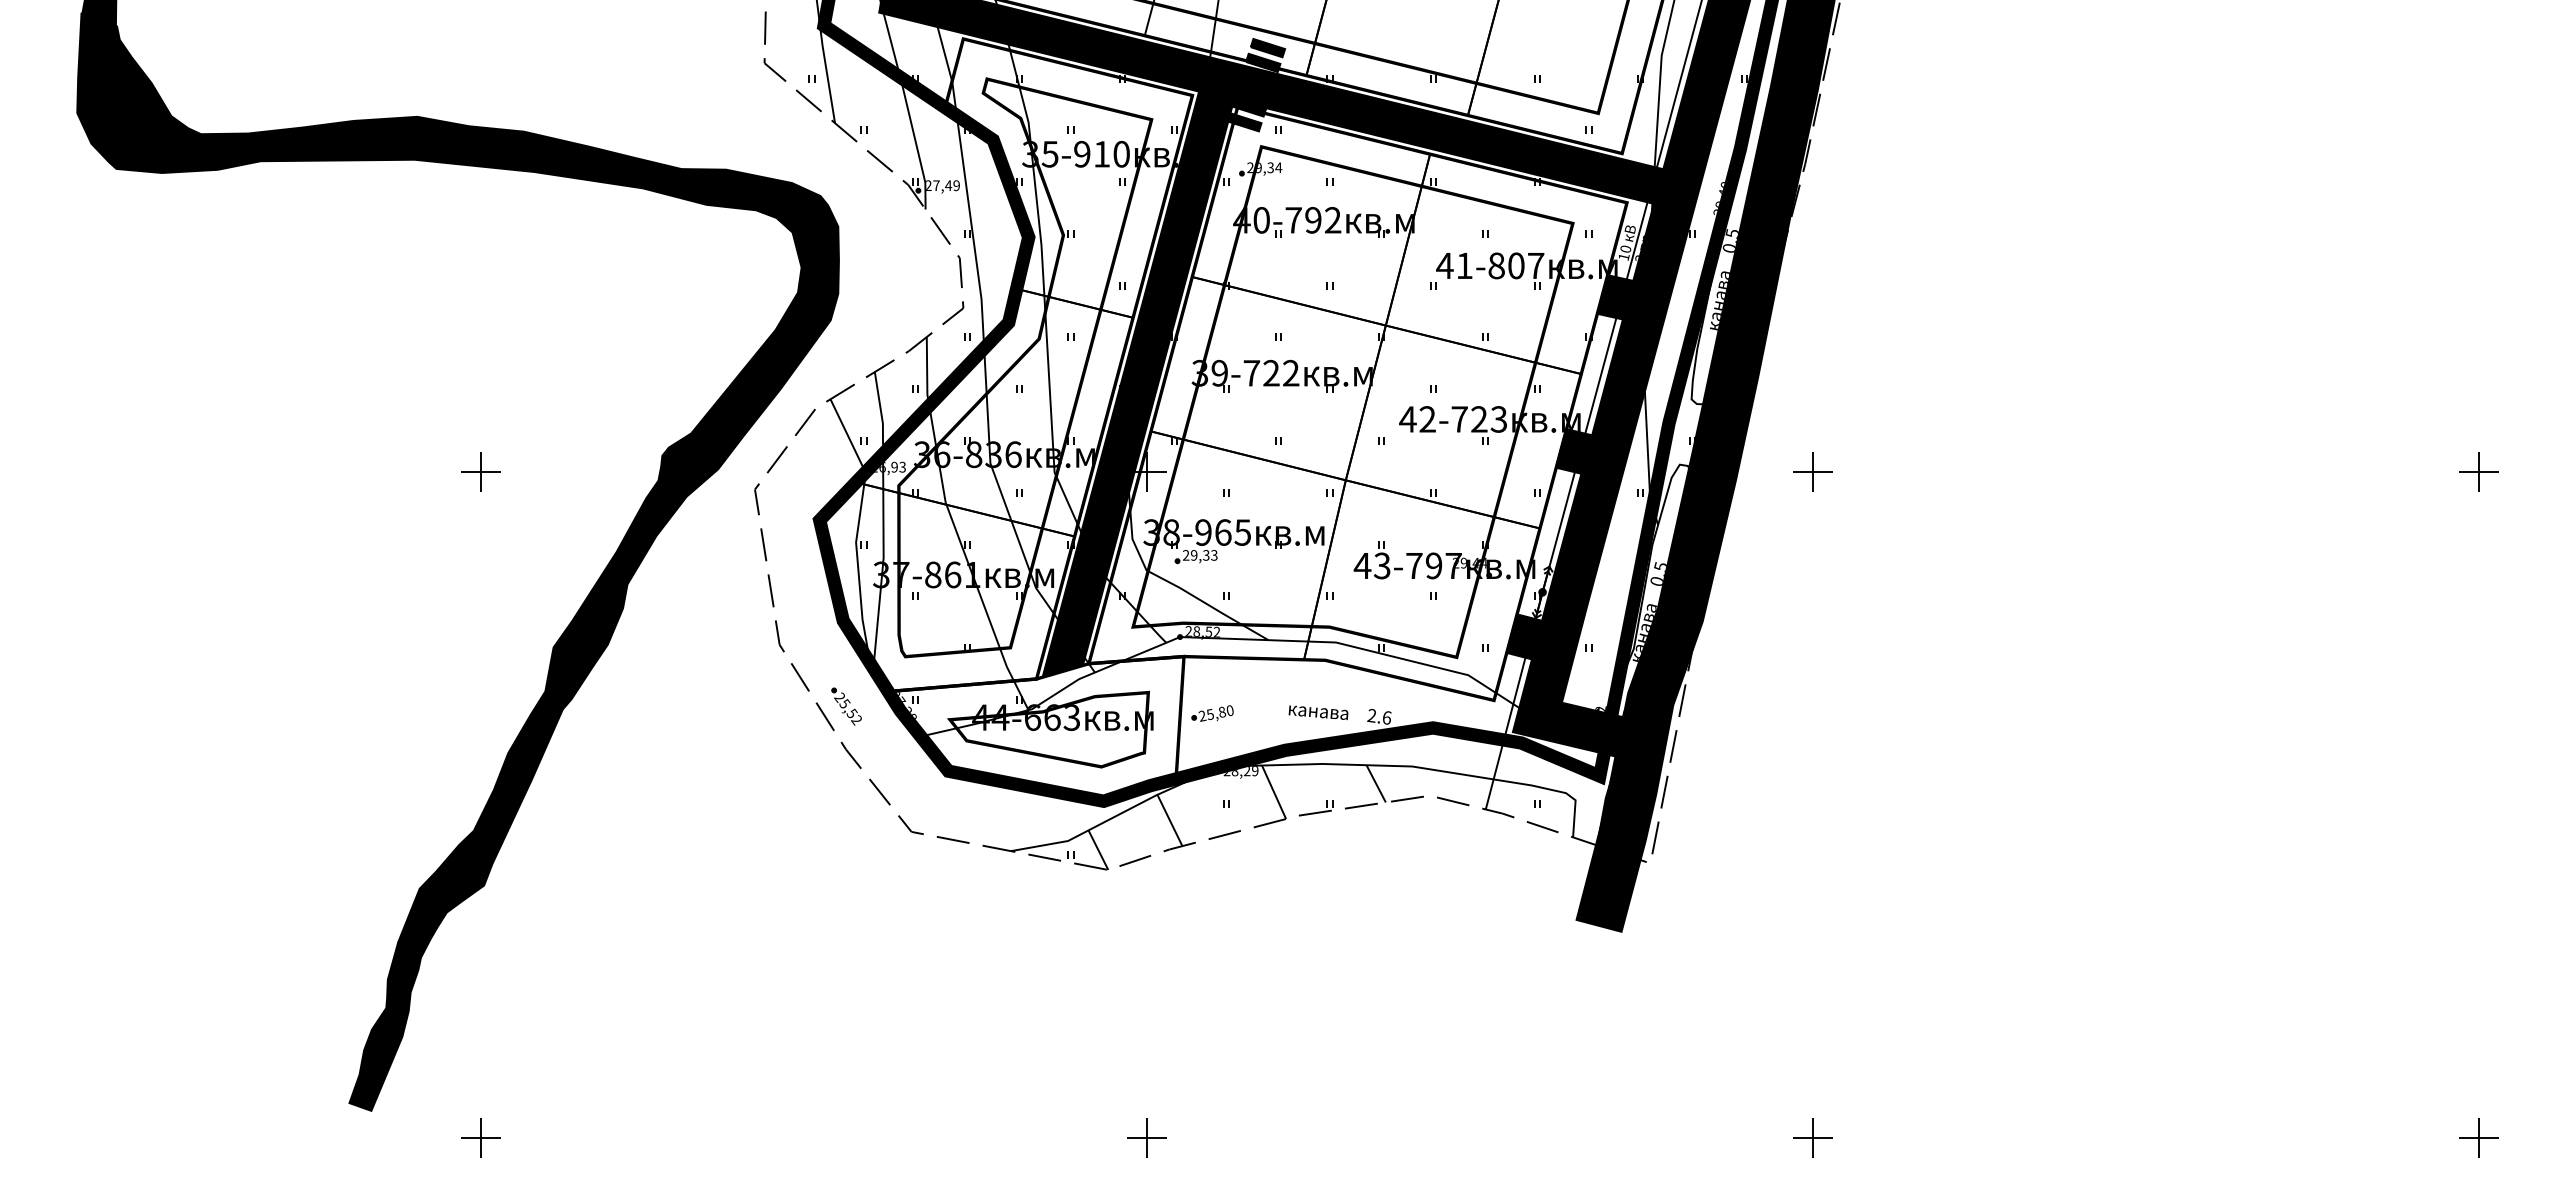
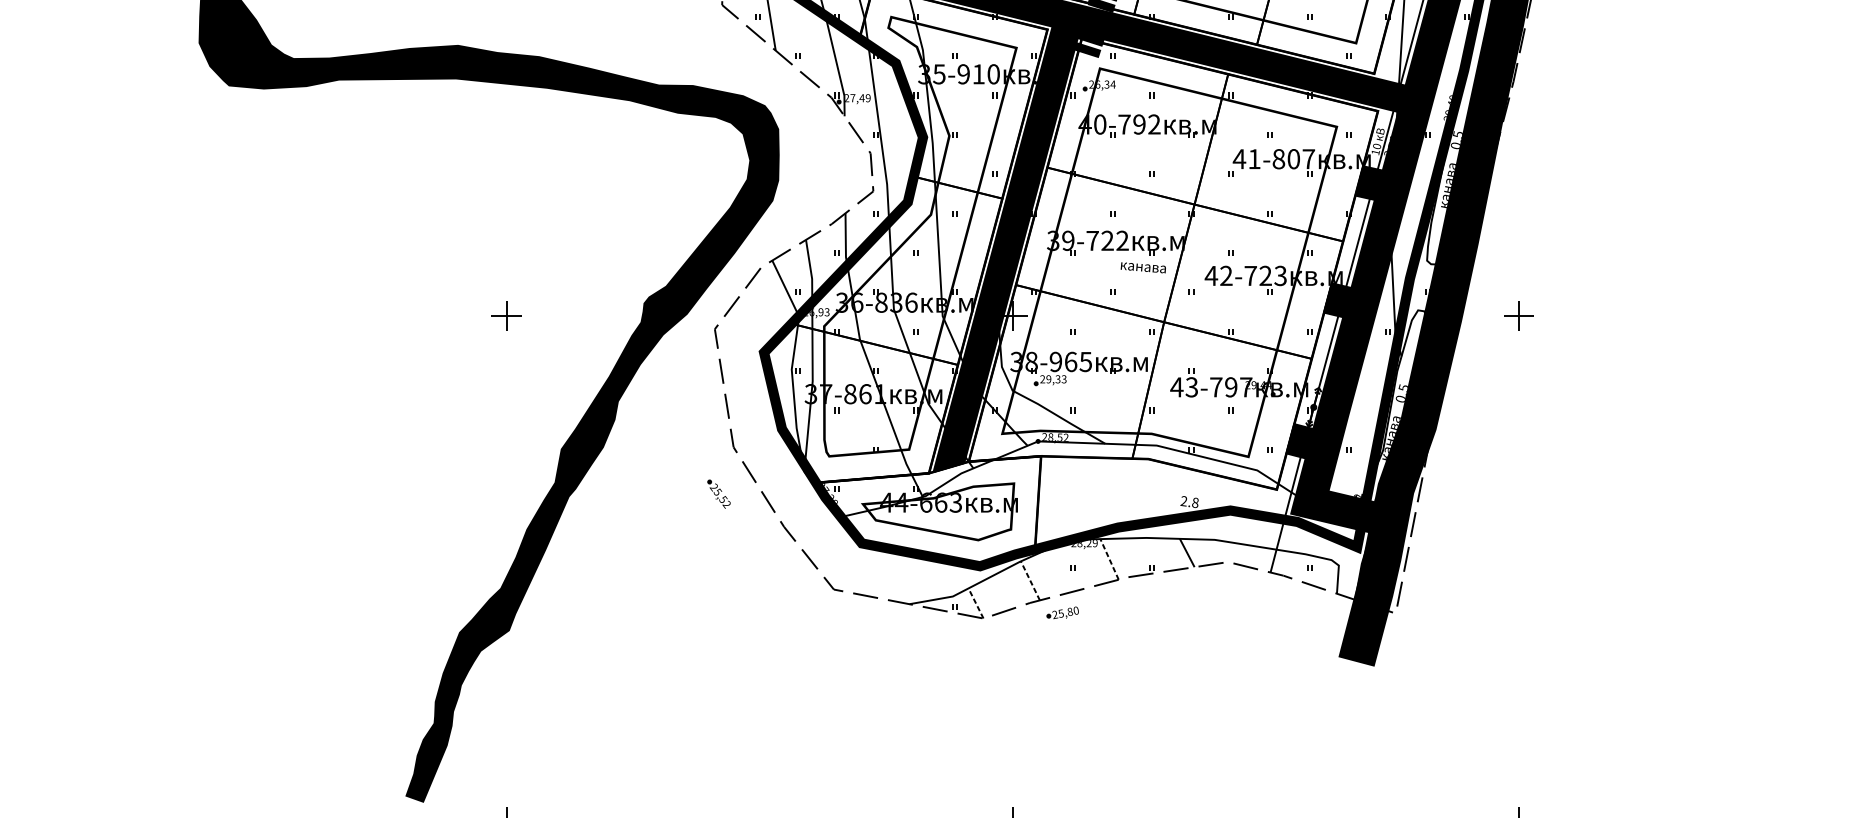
text: (1258, 167) -> (1097, 84), 29,34 -> 26,34
part: (846, 706) -> (719, 494), moved
text: (1318, 712) -> (1143, 267), moved
part: (1212, 713) -> (1062, 612), moved
text: (1386, 717) -> (1195, 502), 2.6 -> 2.8
line: (1273, 791) -> (1109, 558), solid -> dashed
line: (1169, 820) -> (1030, 580), solid -> dashed
line: (1098, 849) -> (976, 602), solid -> dashed

